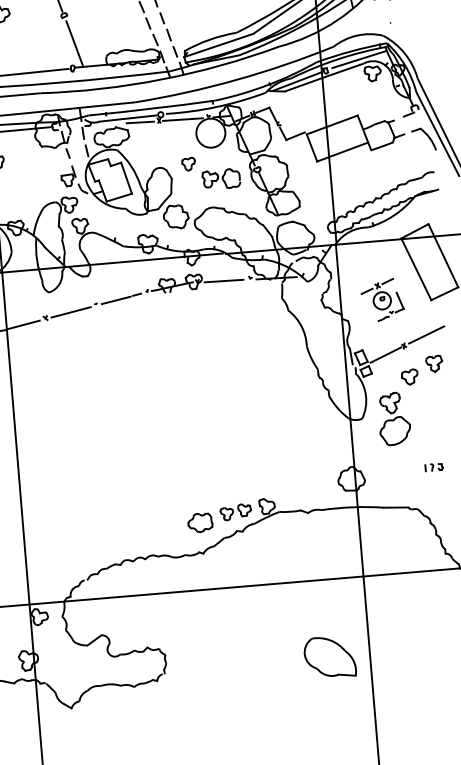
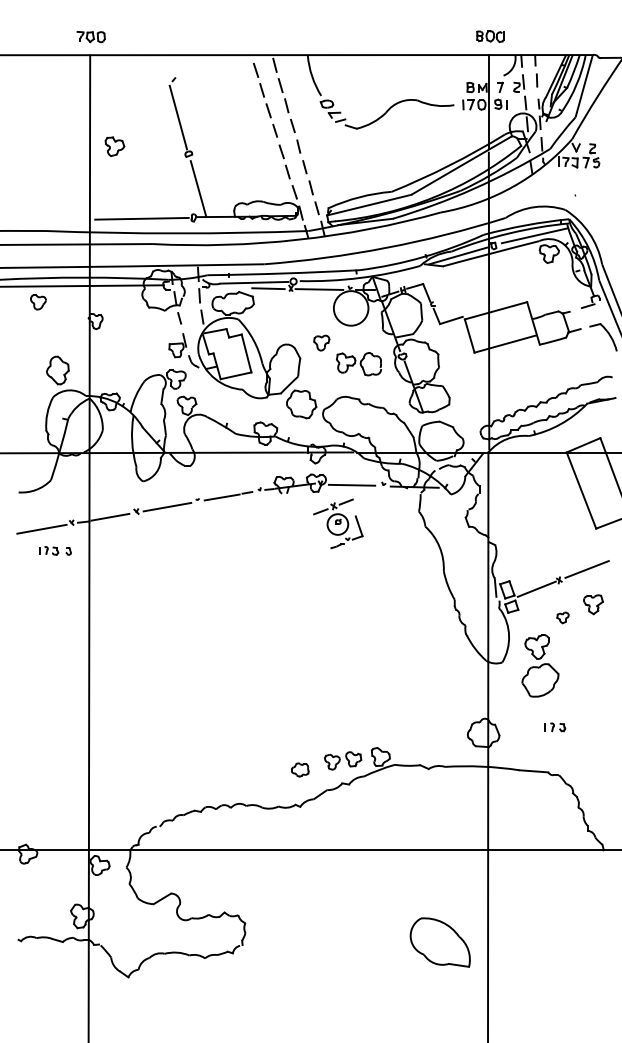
part: (382, 299) -> (338, 523), moved
part: (409, 376) -> (562, 617), size x0.6
part: (434, 467) -> (555, 727), moved
part: (200, 522) -> (300, 769), size x0.6

